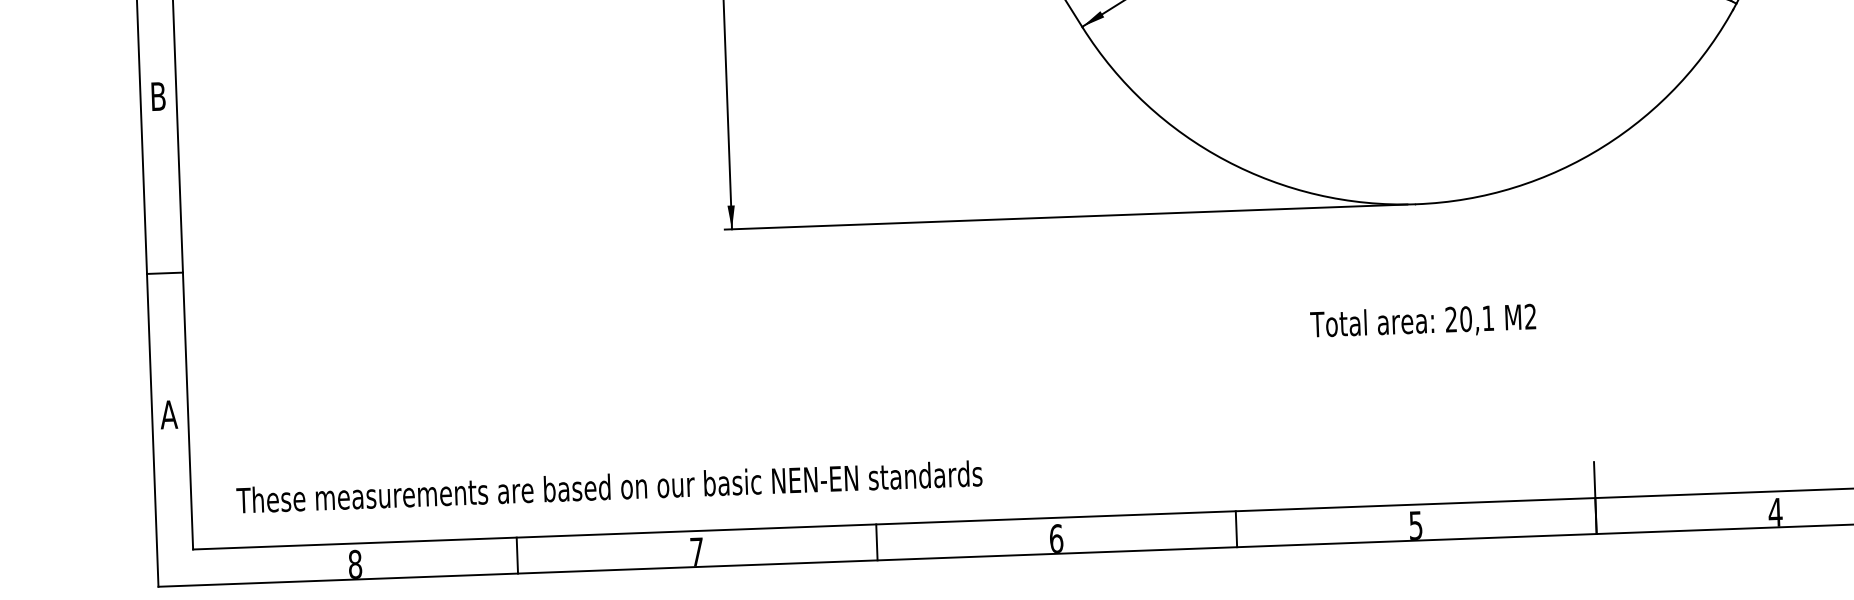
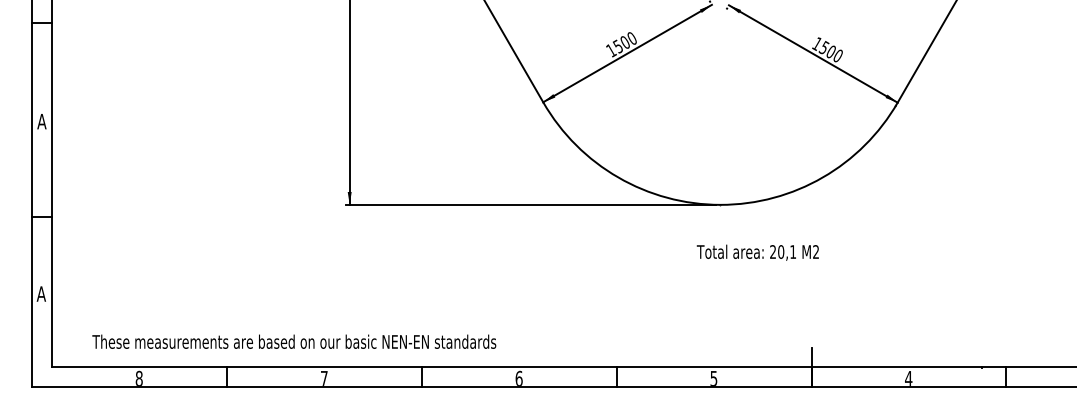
text: (157, 96) -> (41, 121), B -> A
text: (1422, 321) -> (757, 252), moved
text: (609, 486) -> (294, 341), moved

